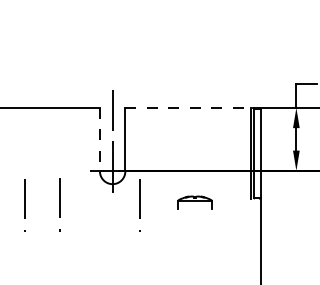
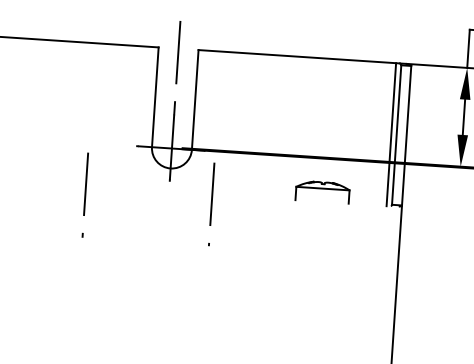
line: (189, 107) -> (299, 56), dashed -> solid
line: (99, 139) -> (154, 96), dashed -> solid
part: (194, 202) -> (321, 191), moved
line: (24, 205) -> (29, 192), removed

